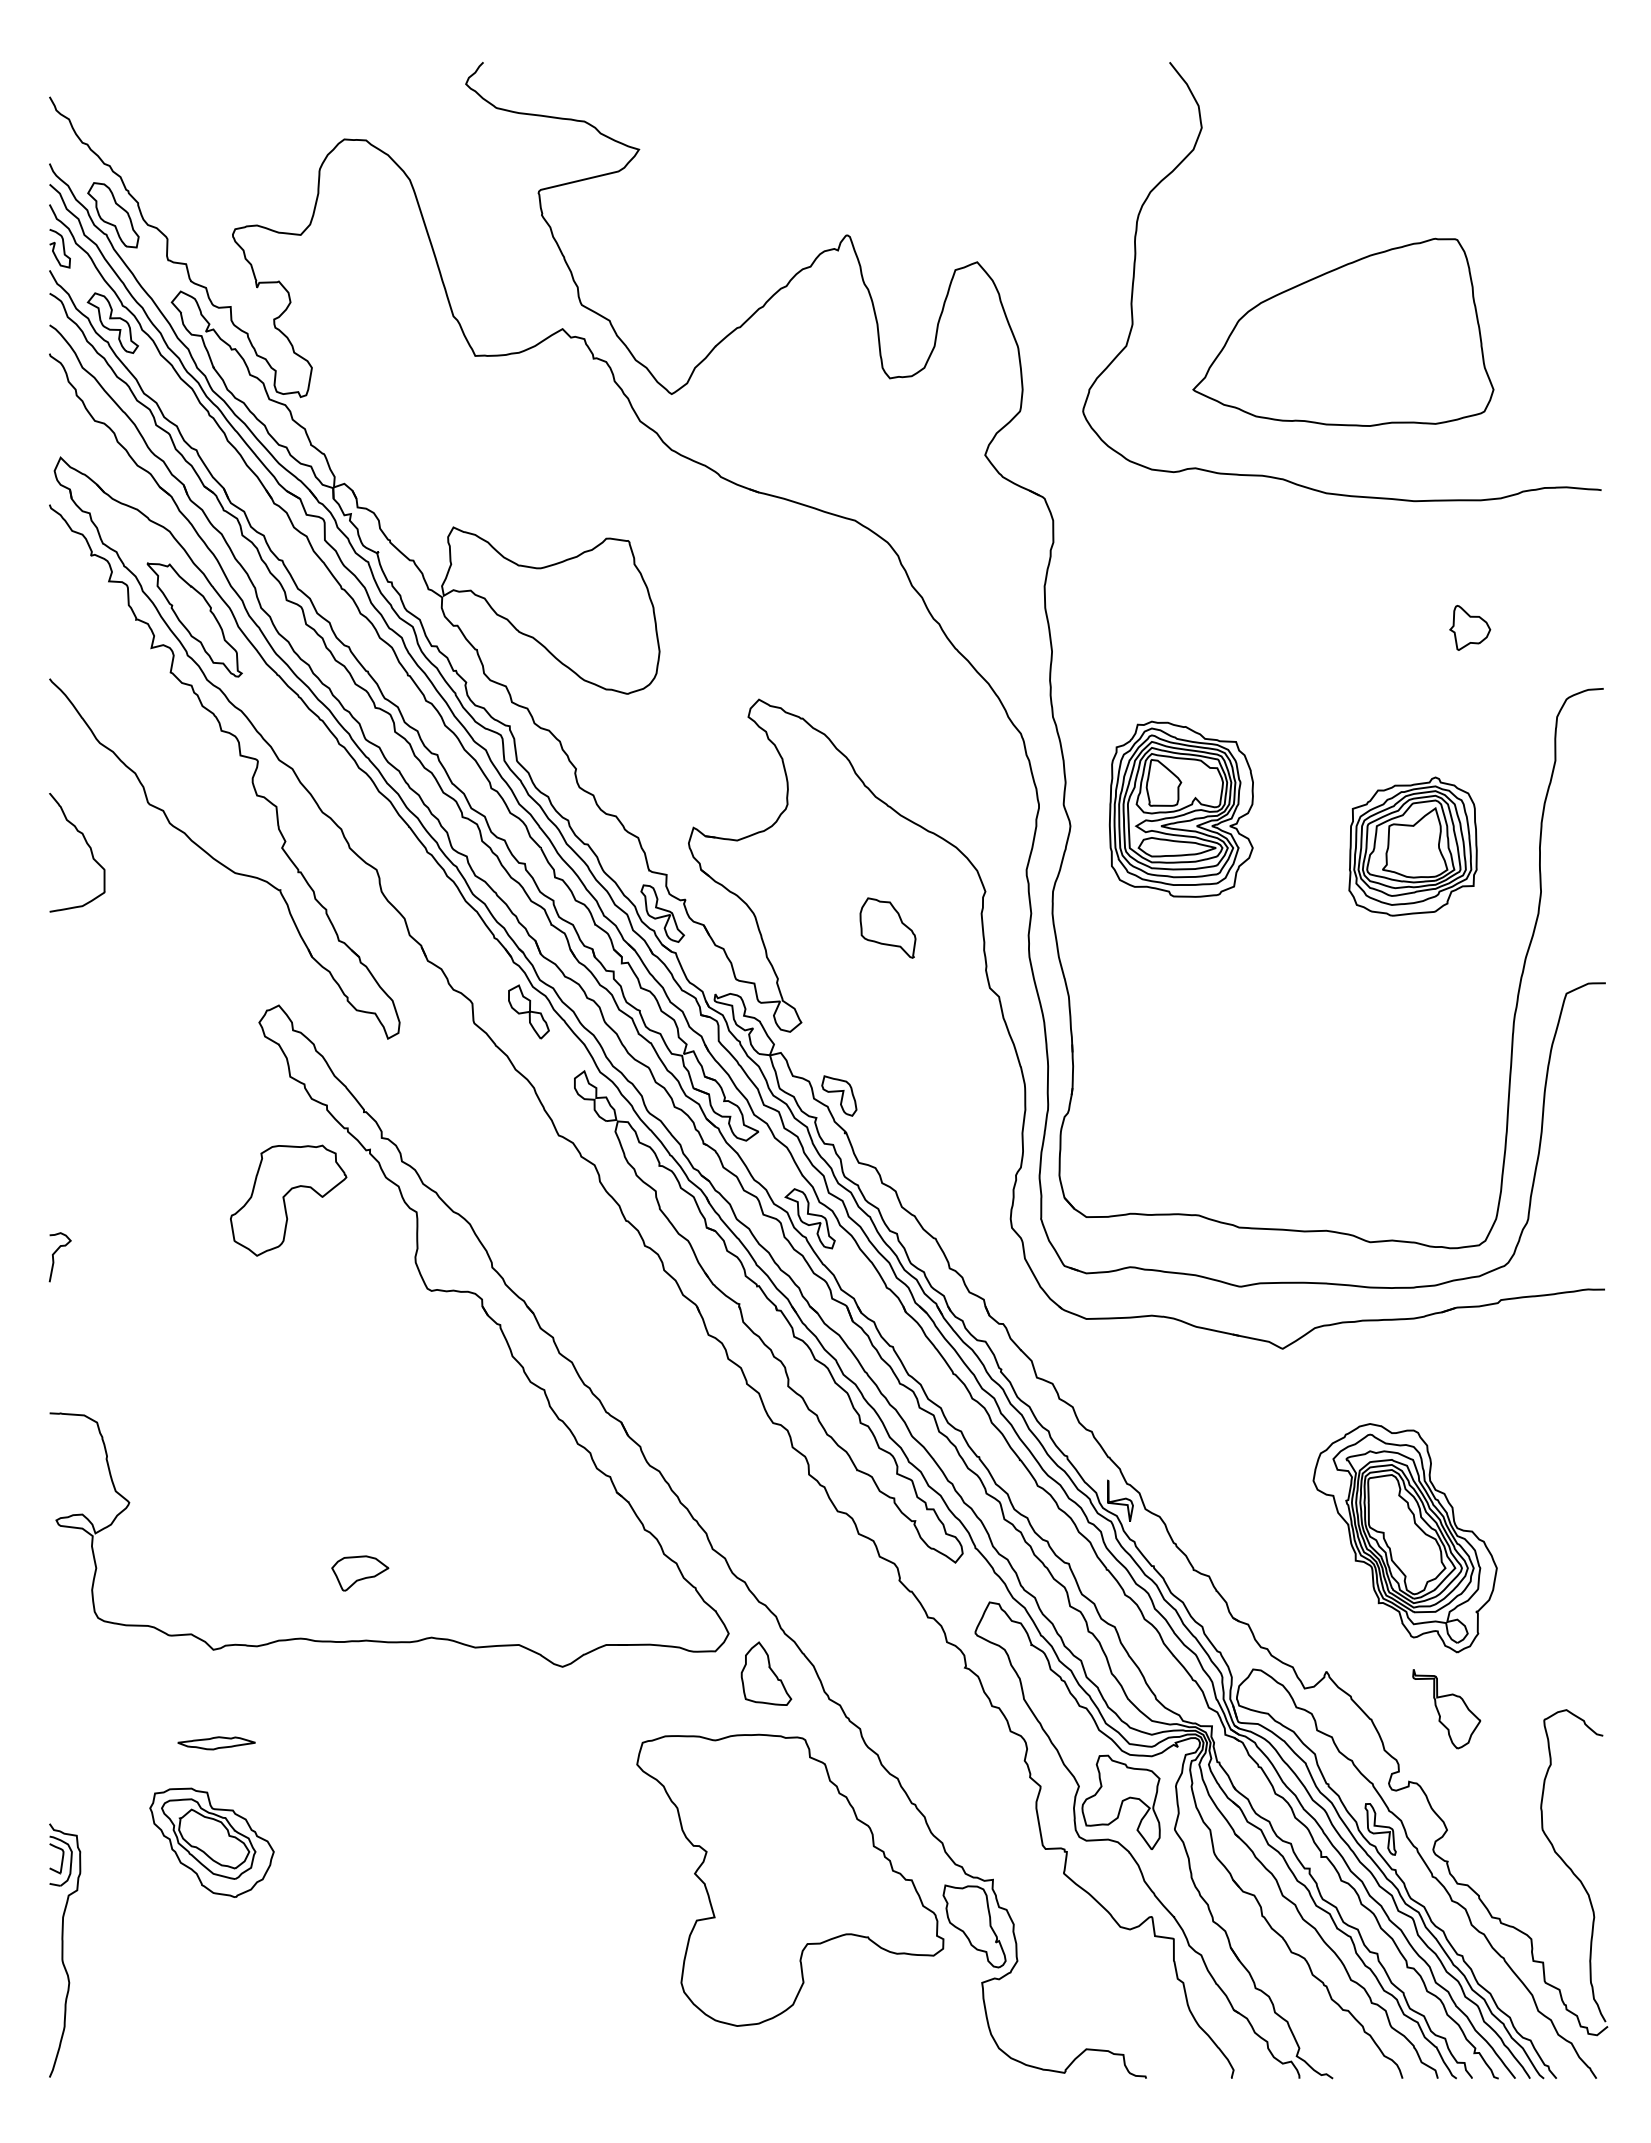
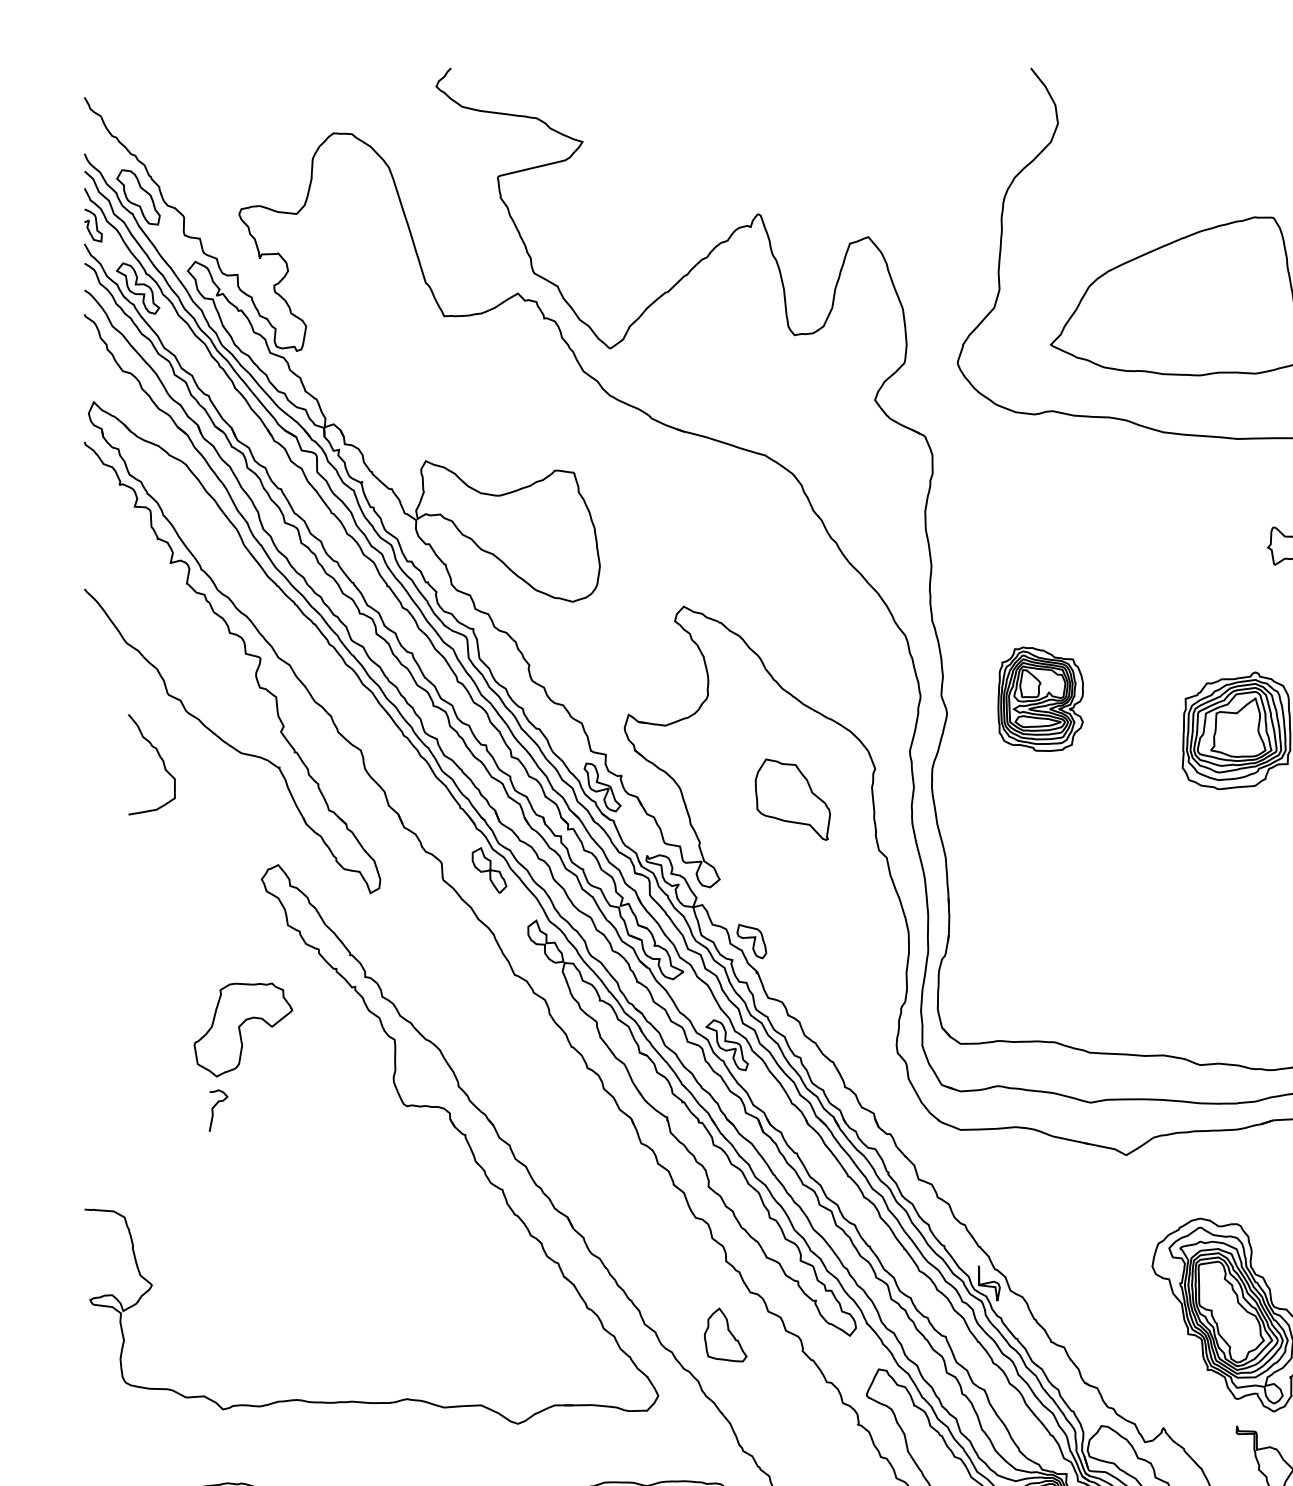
part: (194, 619) -> (206, 538), removed
part: (1180, 808) -> (1040, 698), size x0.7
curve: (86, 844) -> (159, 757), moved
part: (887, 927) -> (792, 799), size x1.6
part: (288, 1200) -> (243, 1029), moved
curve: (54, 1259) -> (213, 1112), moved
part: (360, 1573) -> (347, 1344), removed
part: (766, 1673) -> (725, 1334), moved

